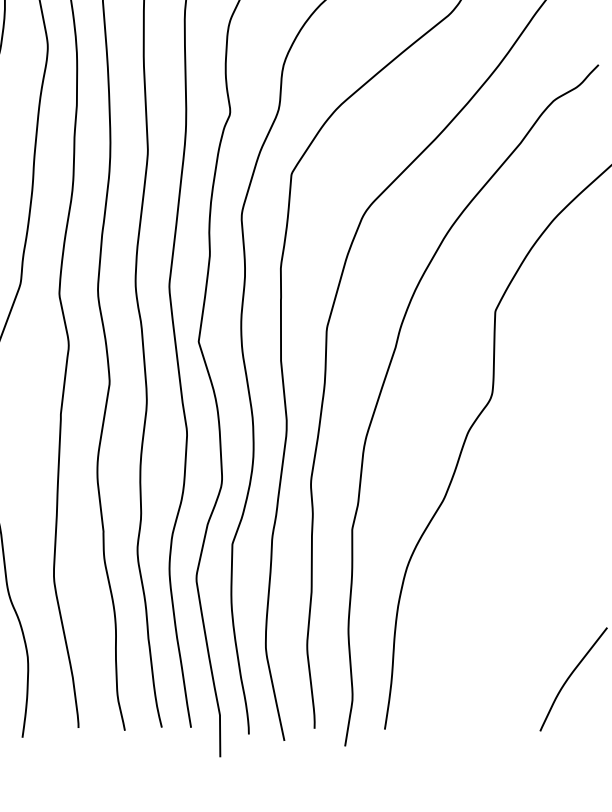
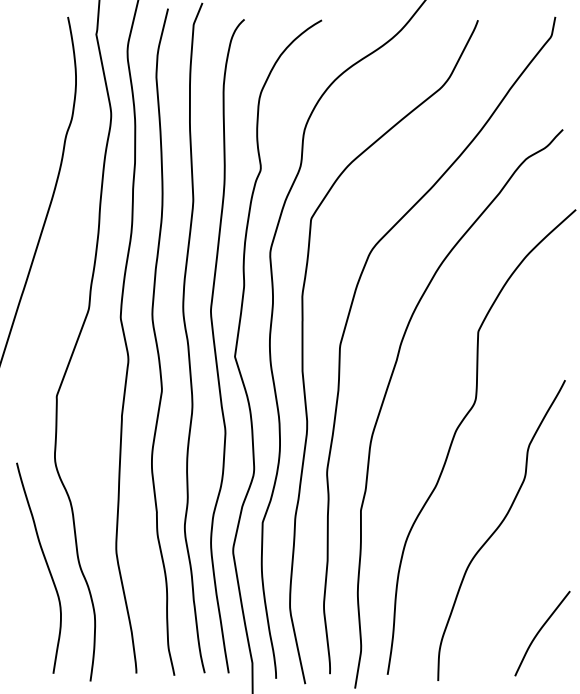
curve: (521, 549) -> (499, 527), added

